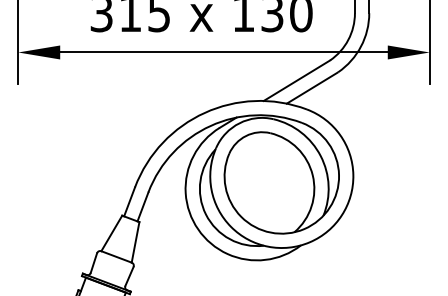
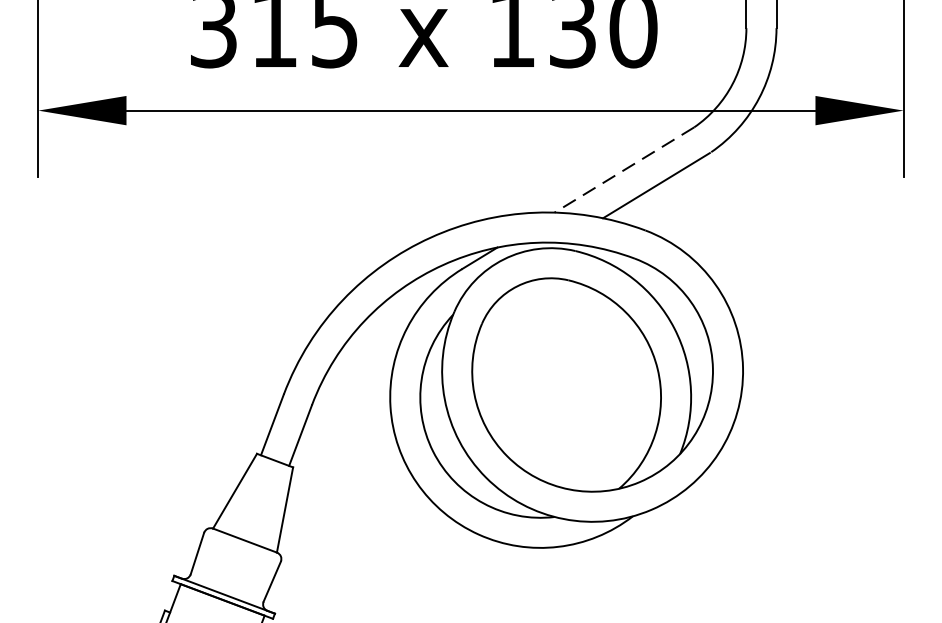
line: (296, 80) -> (623, 169), solid -> dashed

